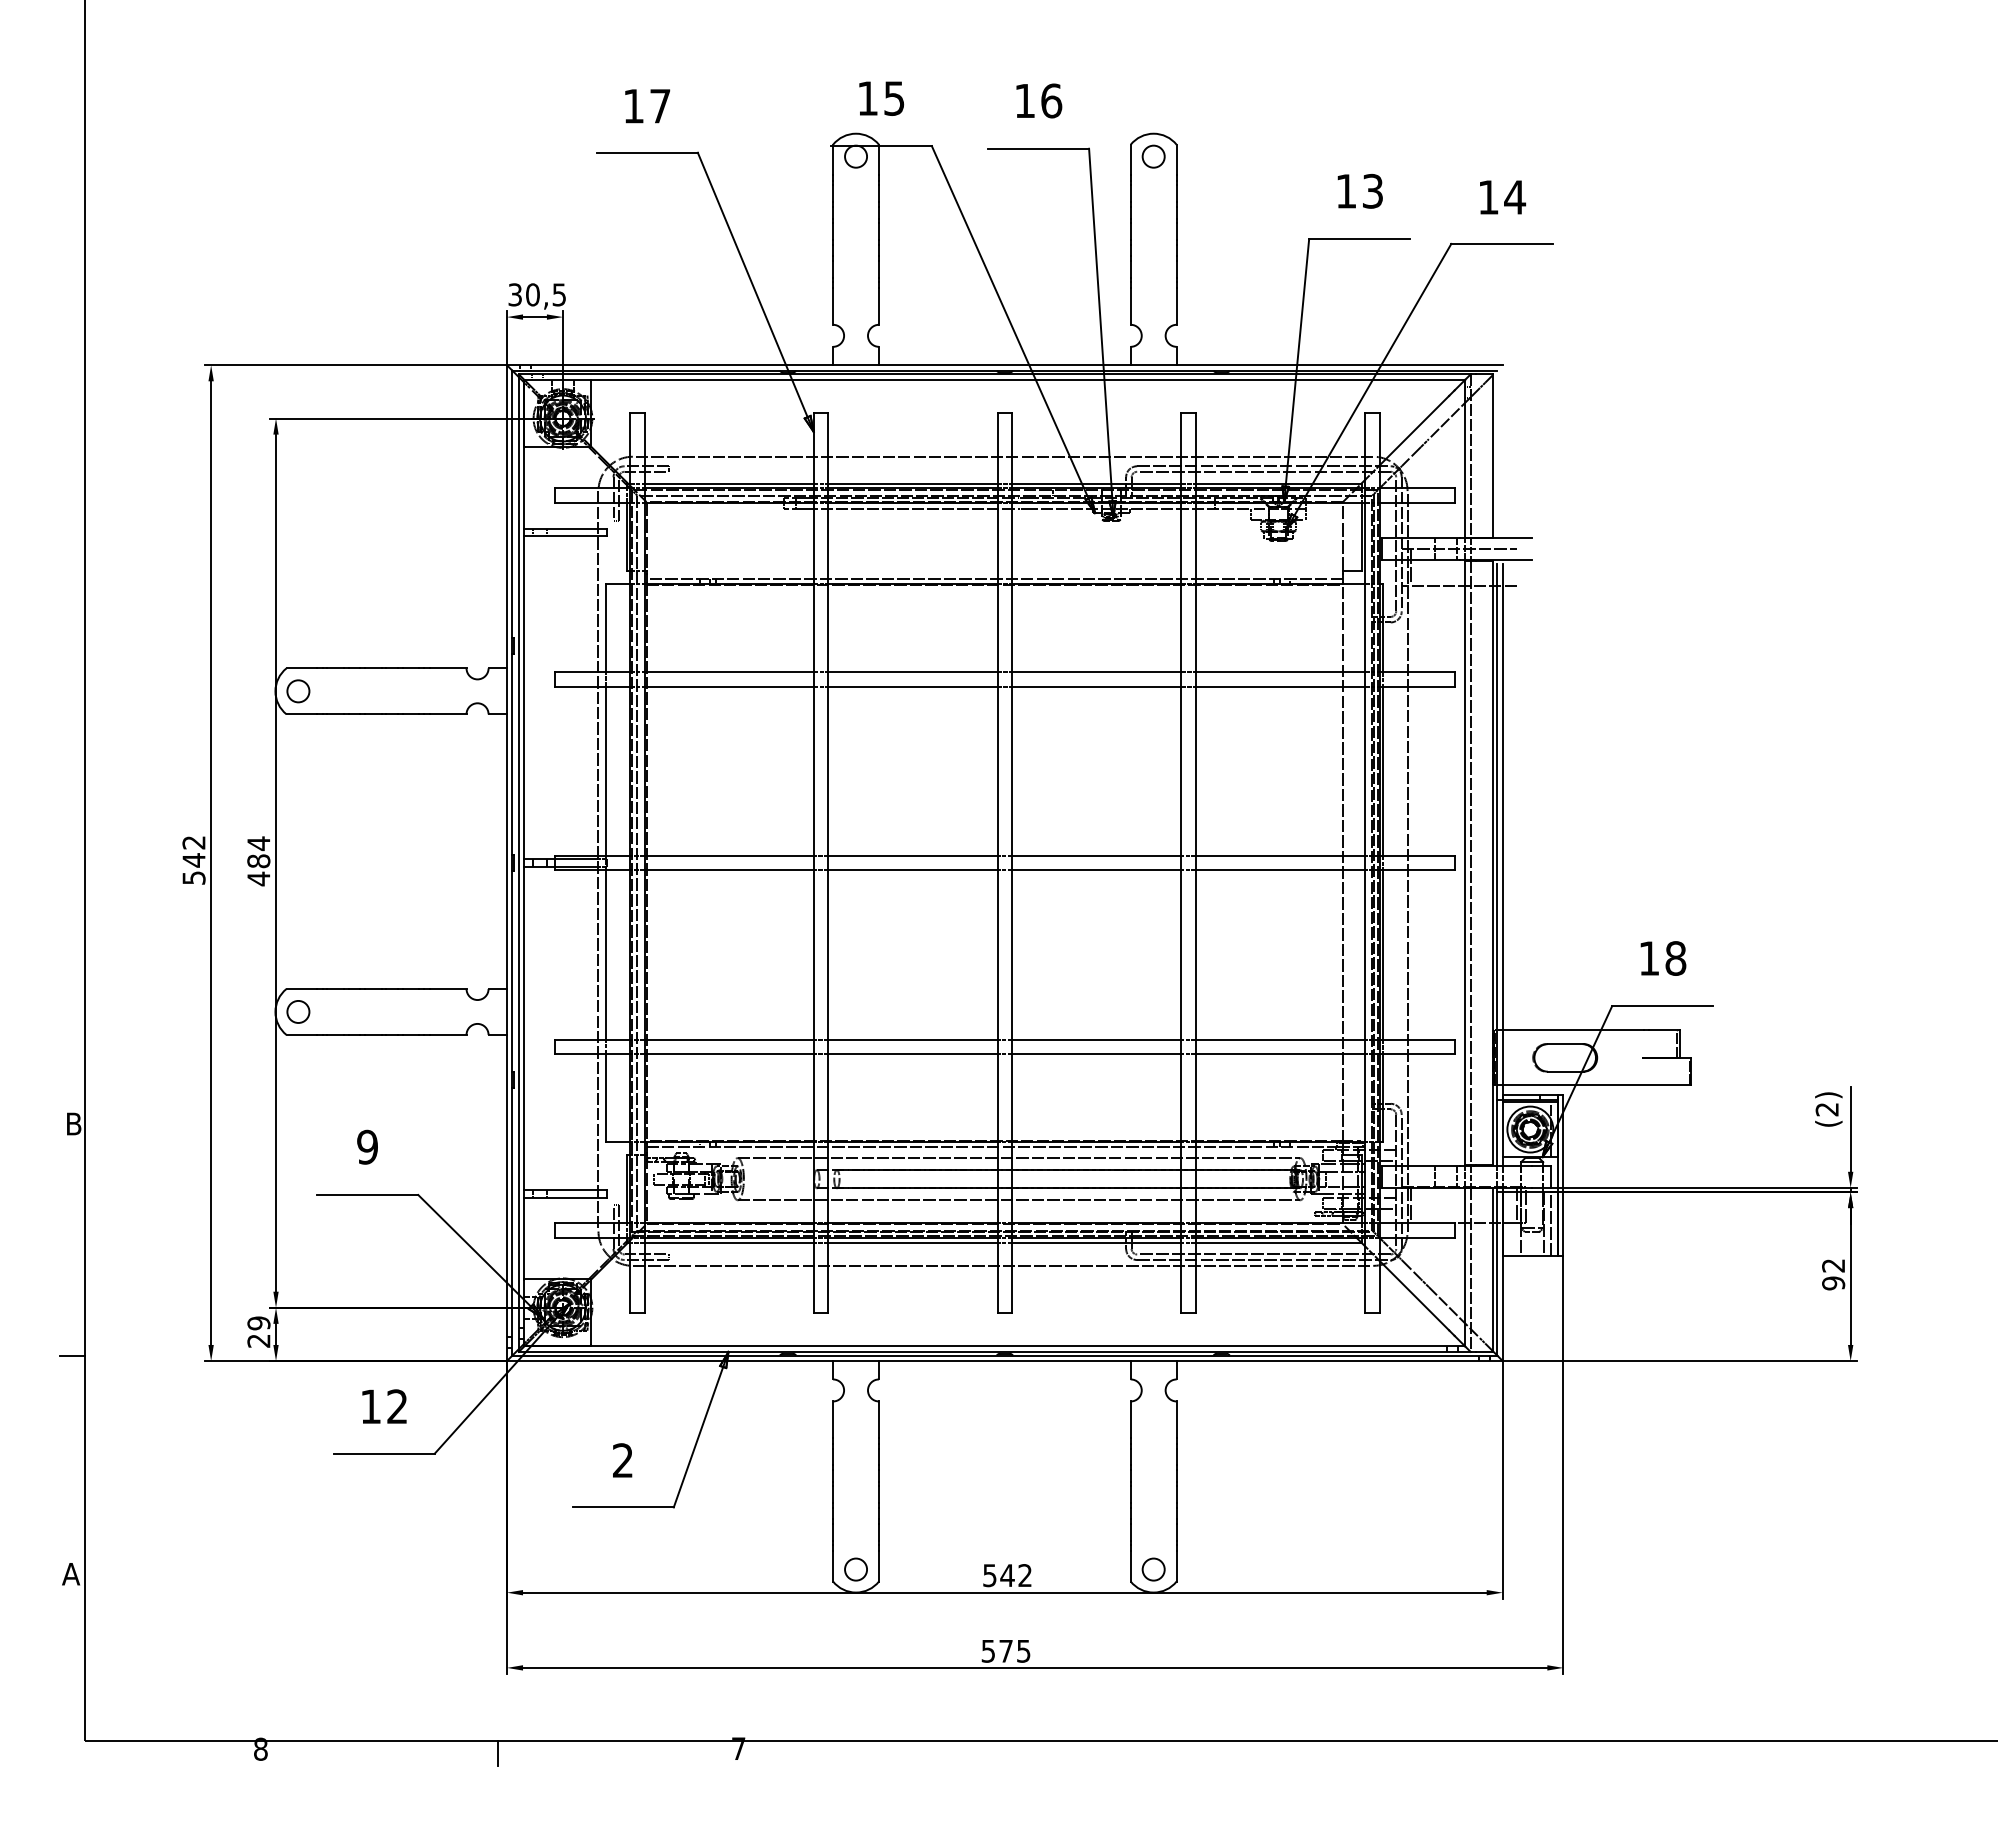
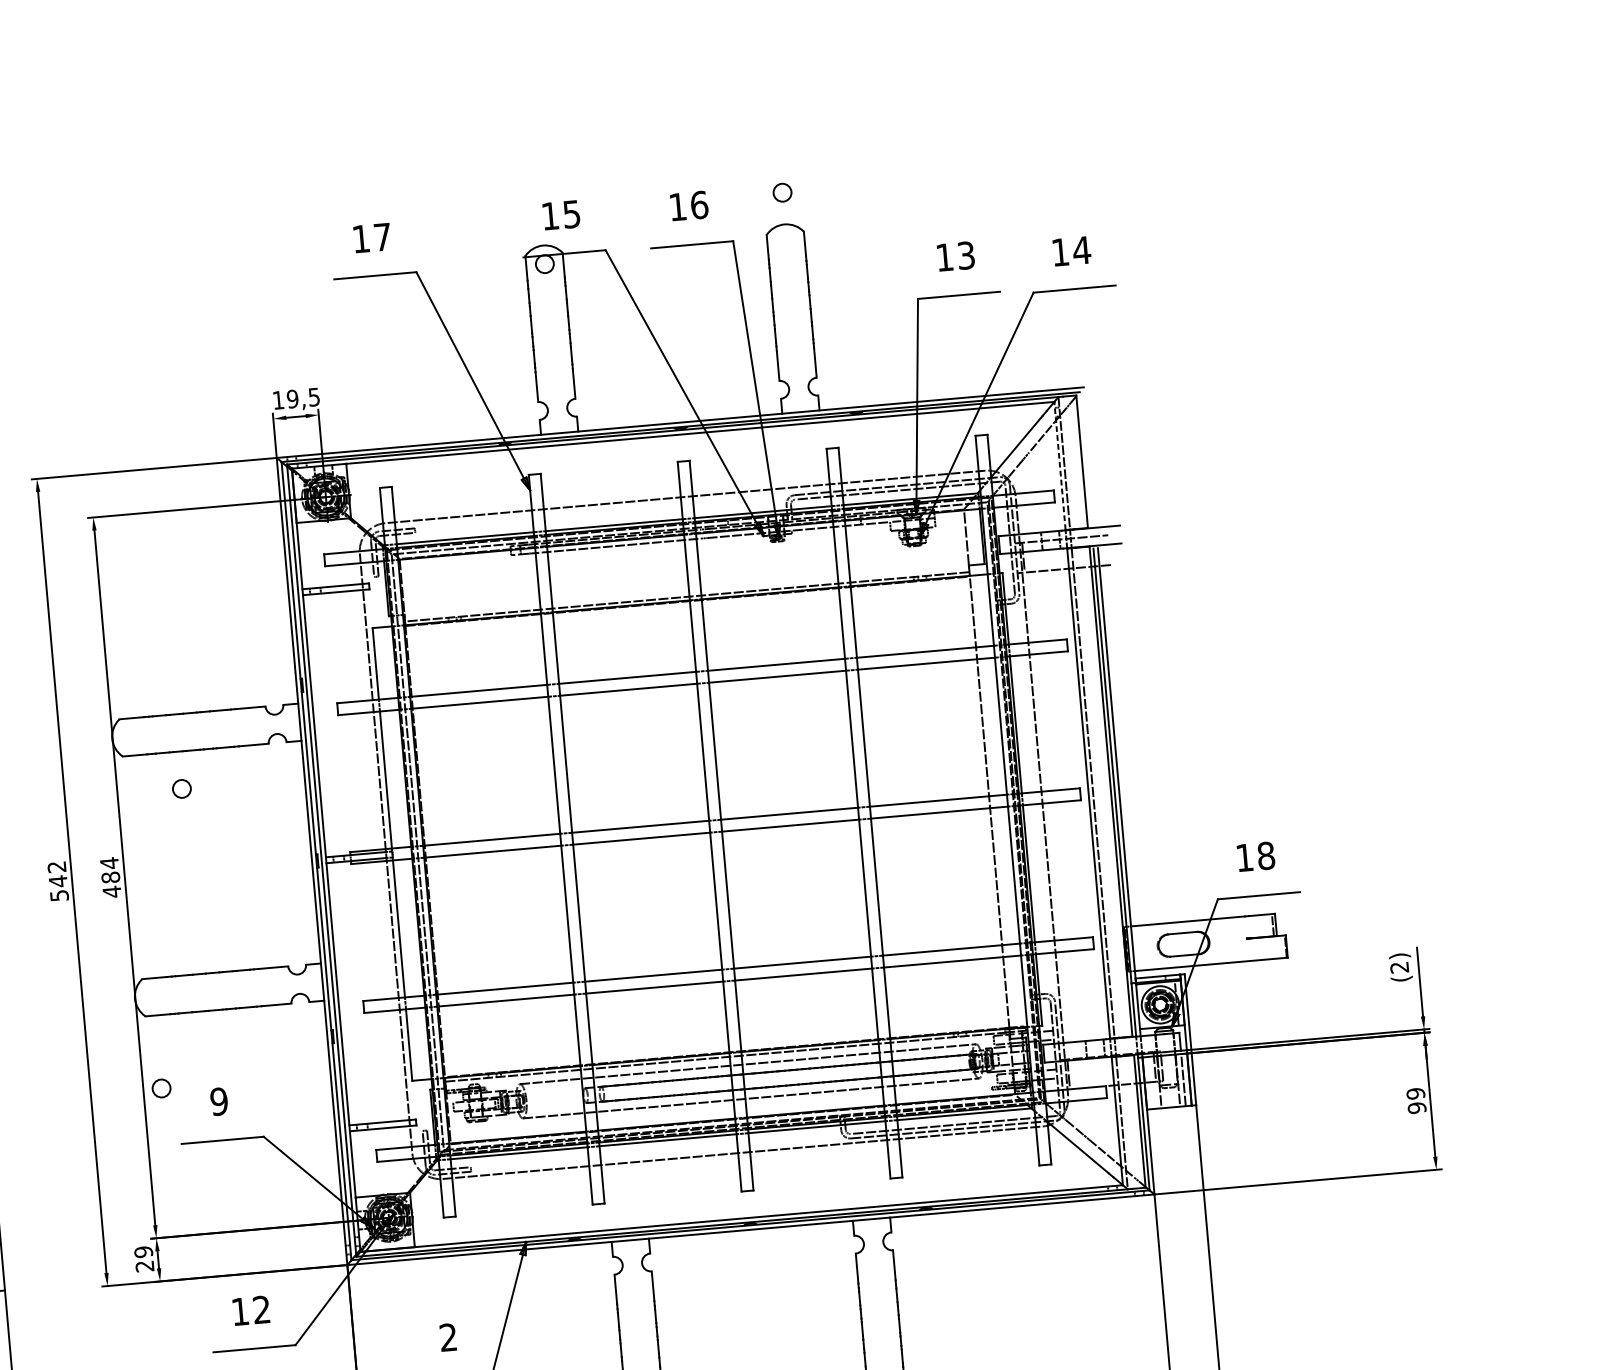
circle: (1153, 156) -> (782, 192), moved
text: (523, 294) -> (285, 399), 30,5 -> 19,5
line: (1465, 458) -> (1060, 465), solid -> dashed
circle: (298, 691) -> (182, 789), moved
circle: (298, 1011) -> (161, 1088), moved
text: (1833, 1265) -> (1415, 1093), 92 -> 99

